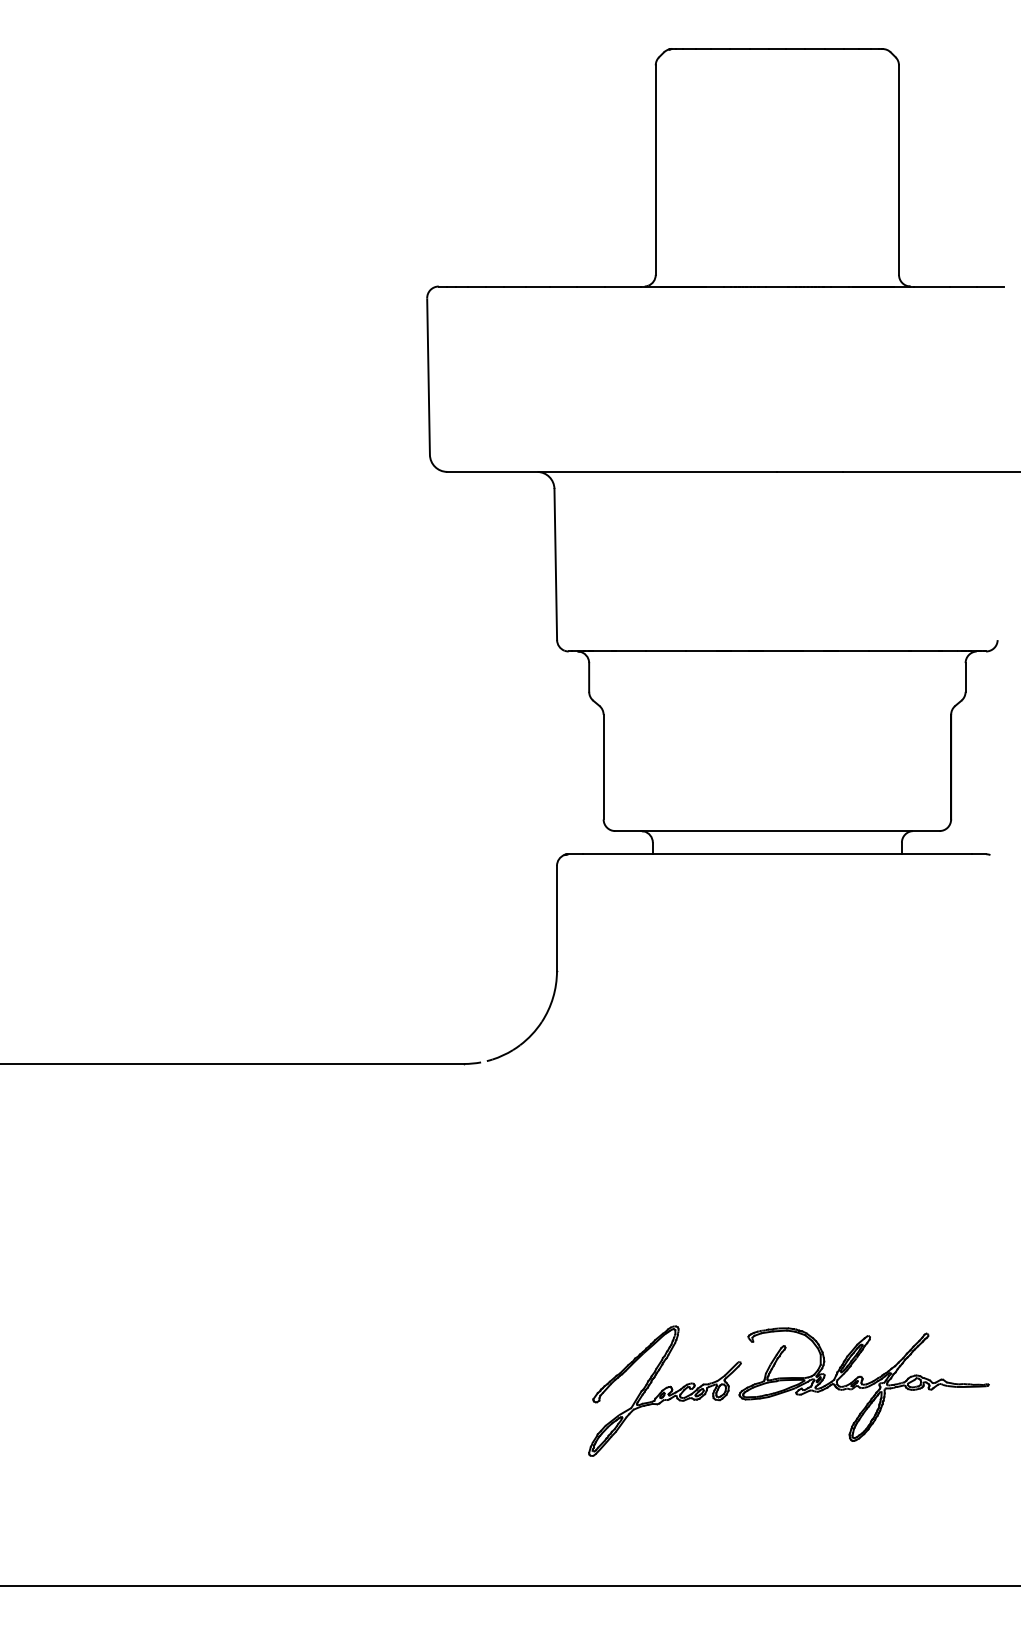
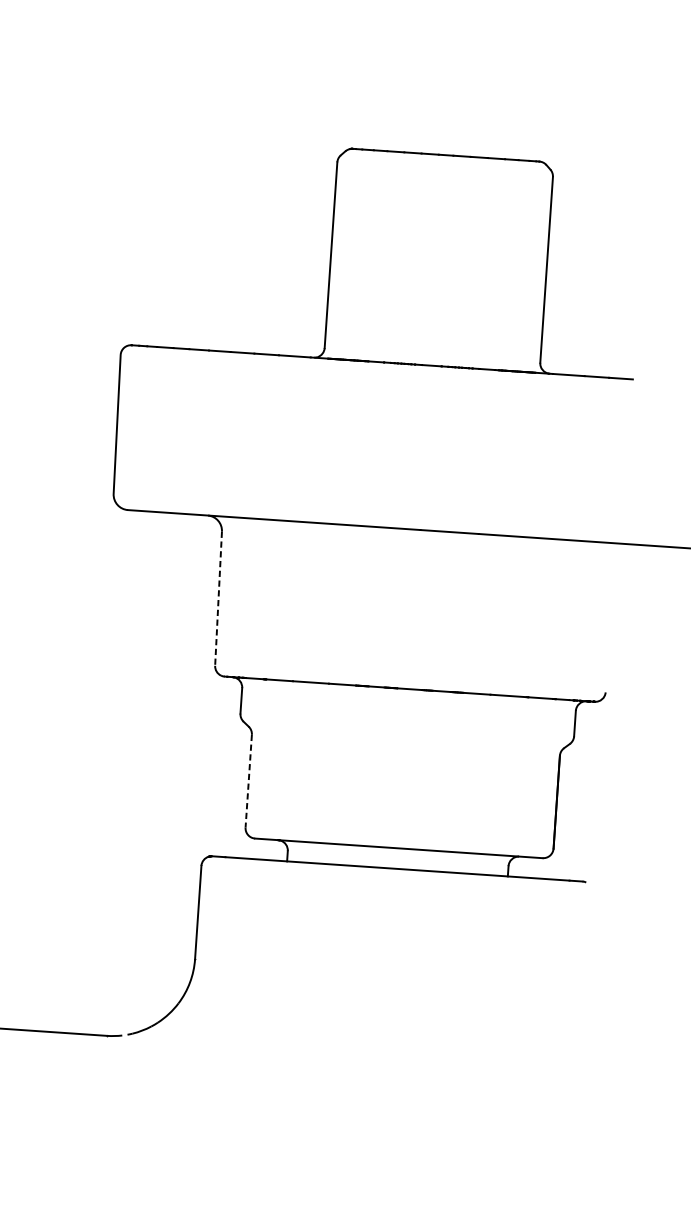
line: (555, 564) -> (218, 598), solid -> dashed
line: (603, 767) -> (248, 781), solid -> dashed

